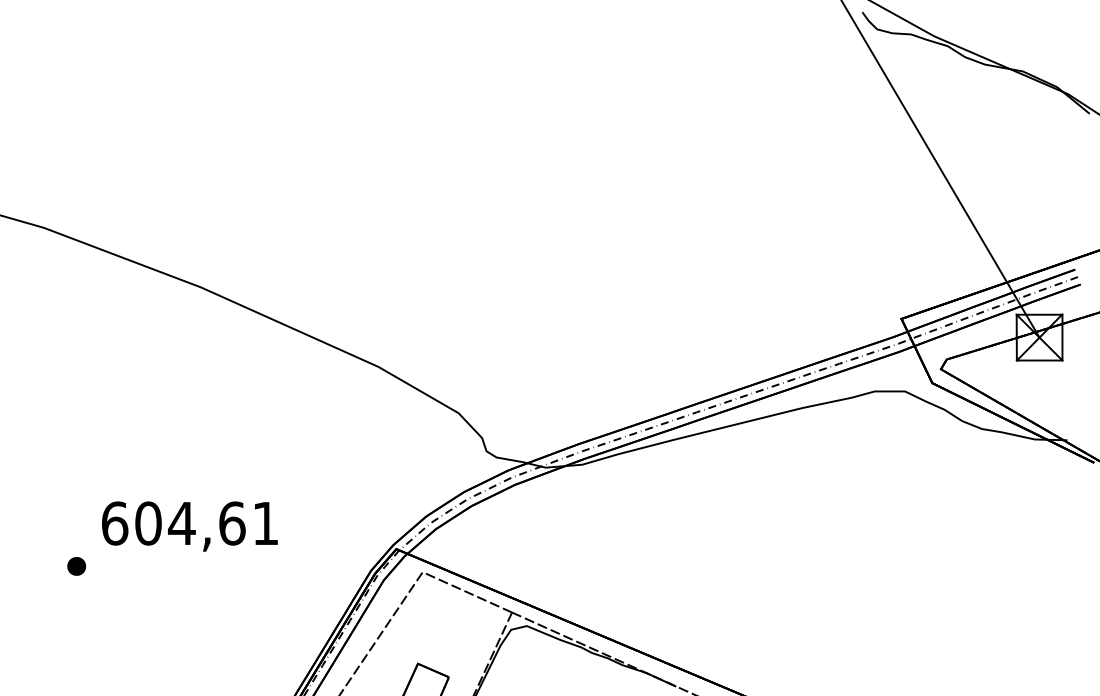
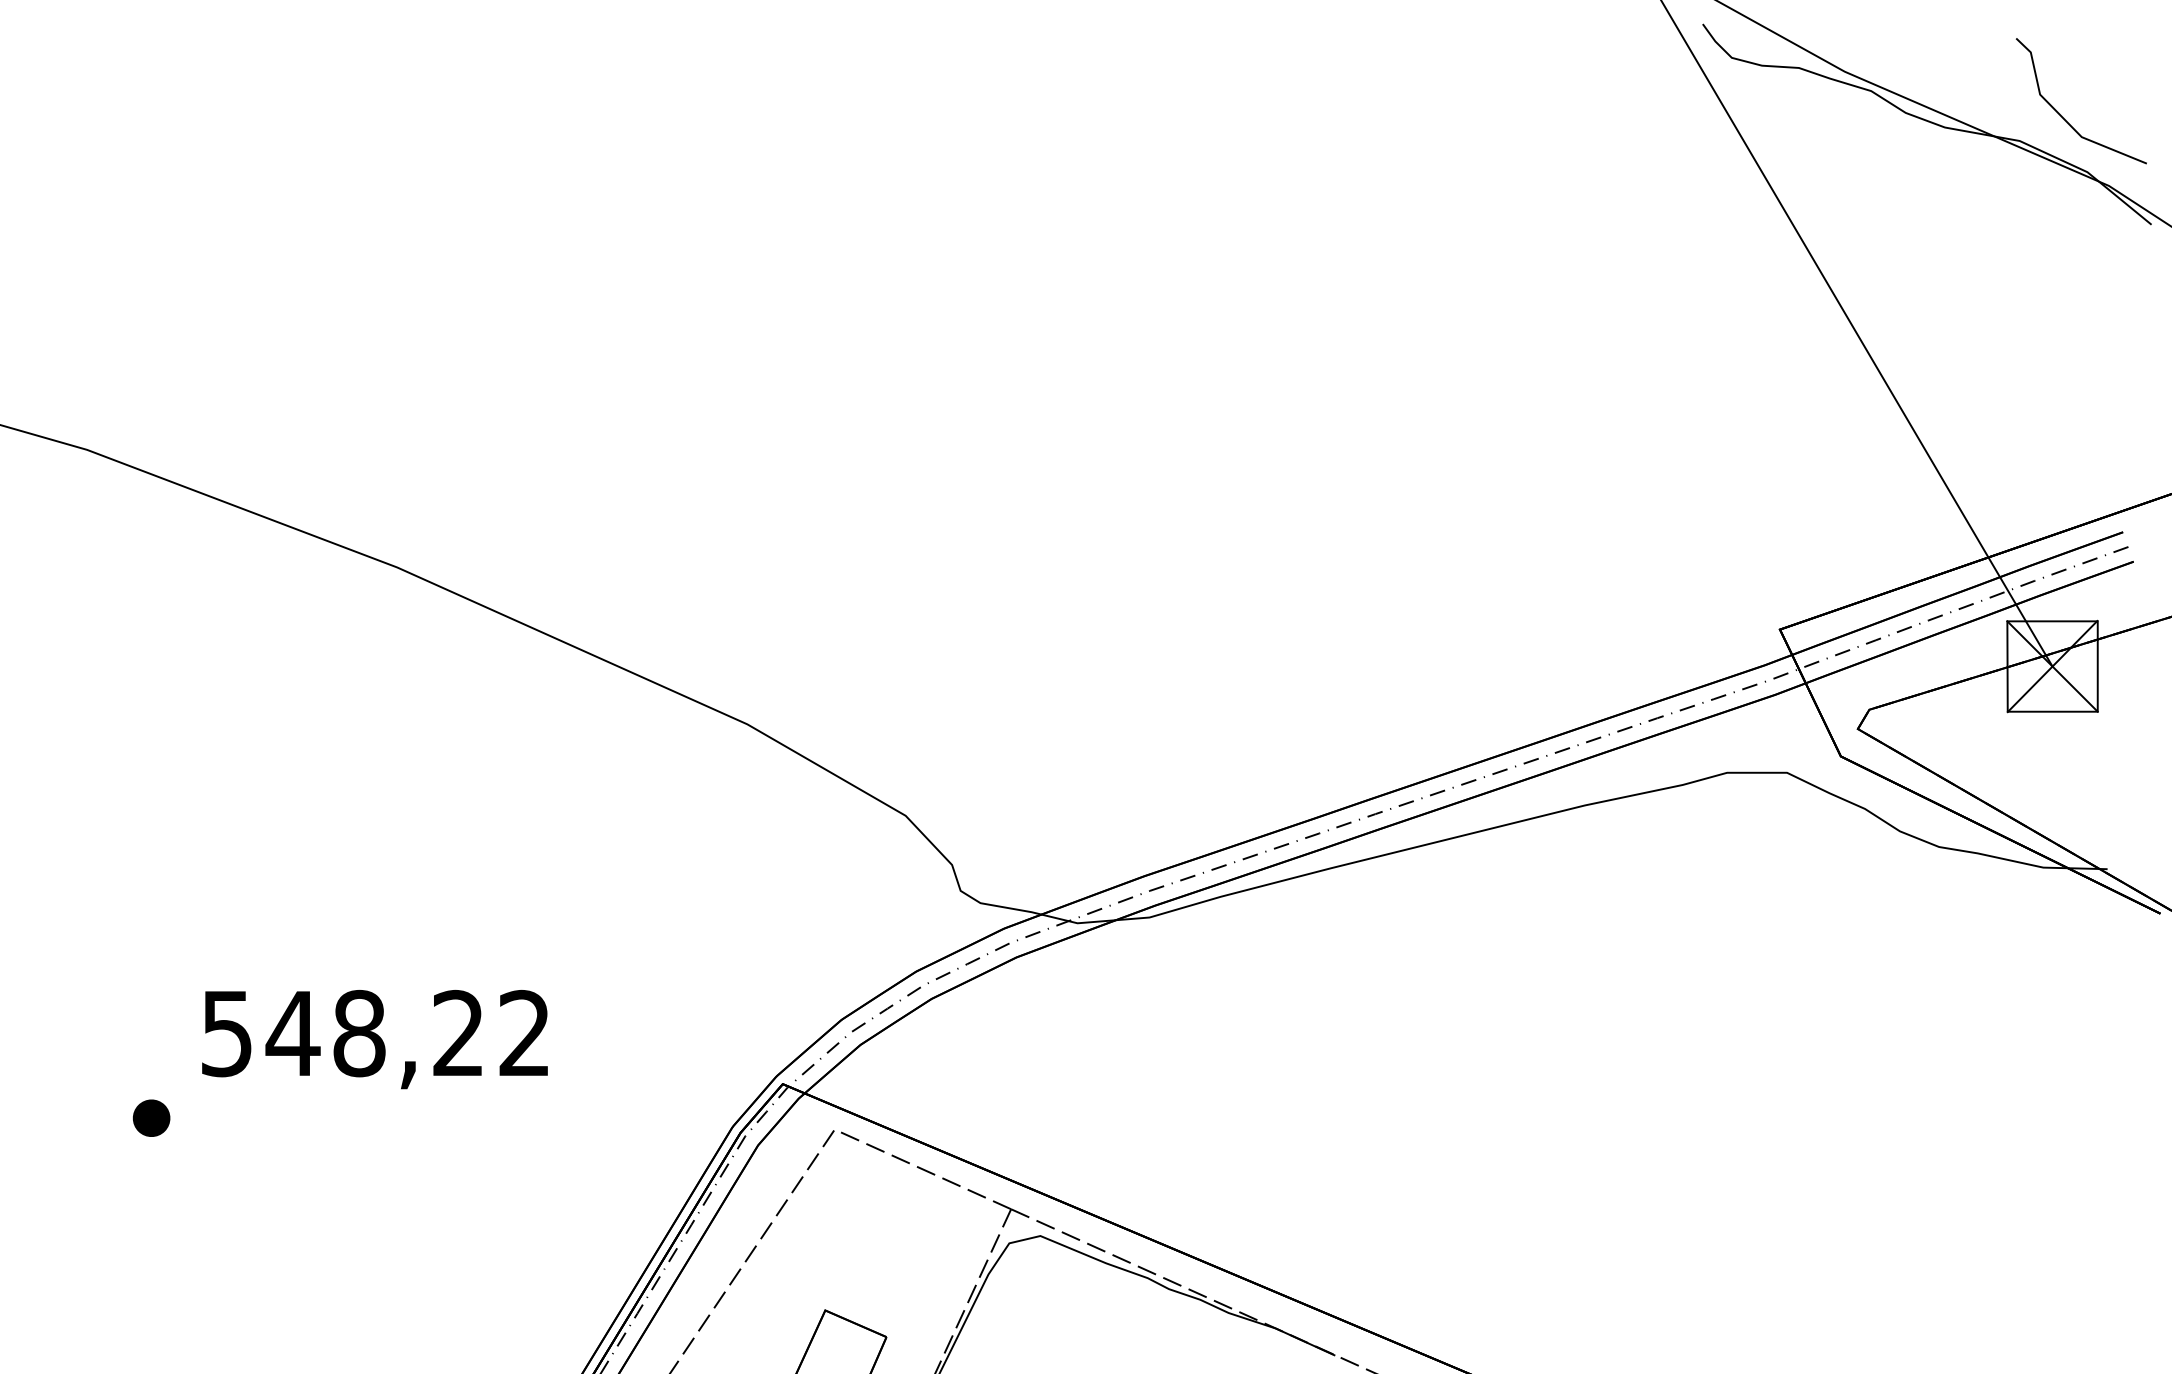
line: (1043, 56) -> (2060, 111), added
text: (189, 523) -> (374, 1033), 604,61 -> 548,22

